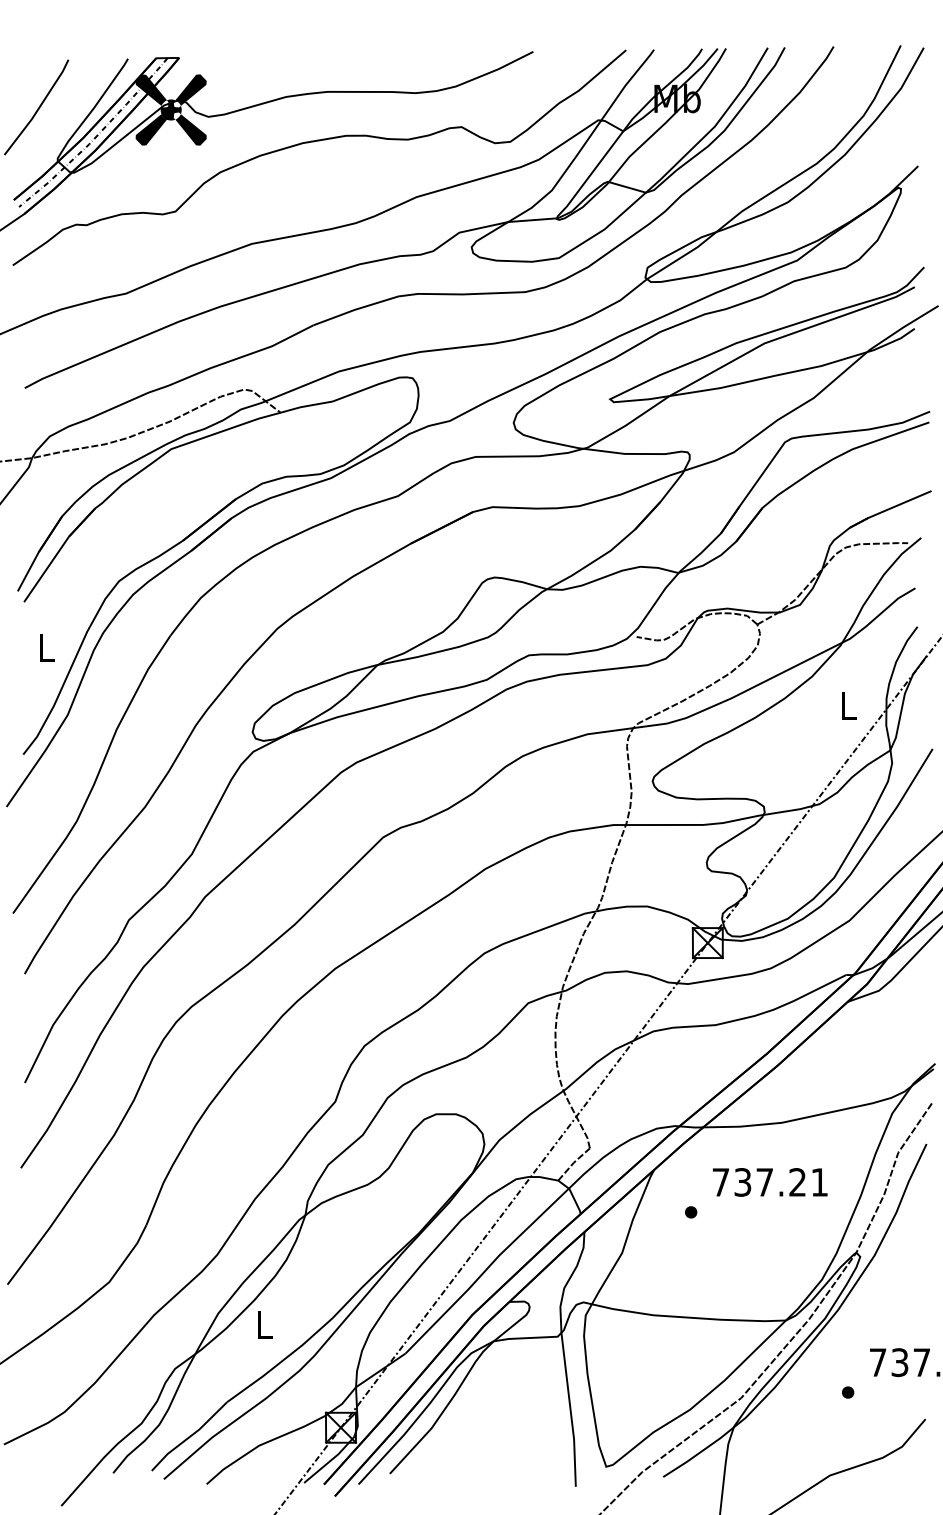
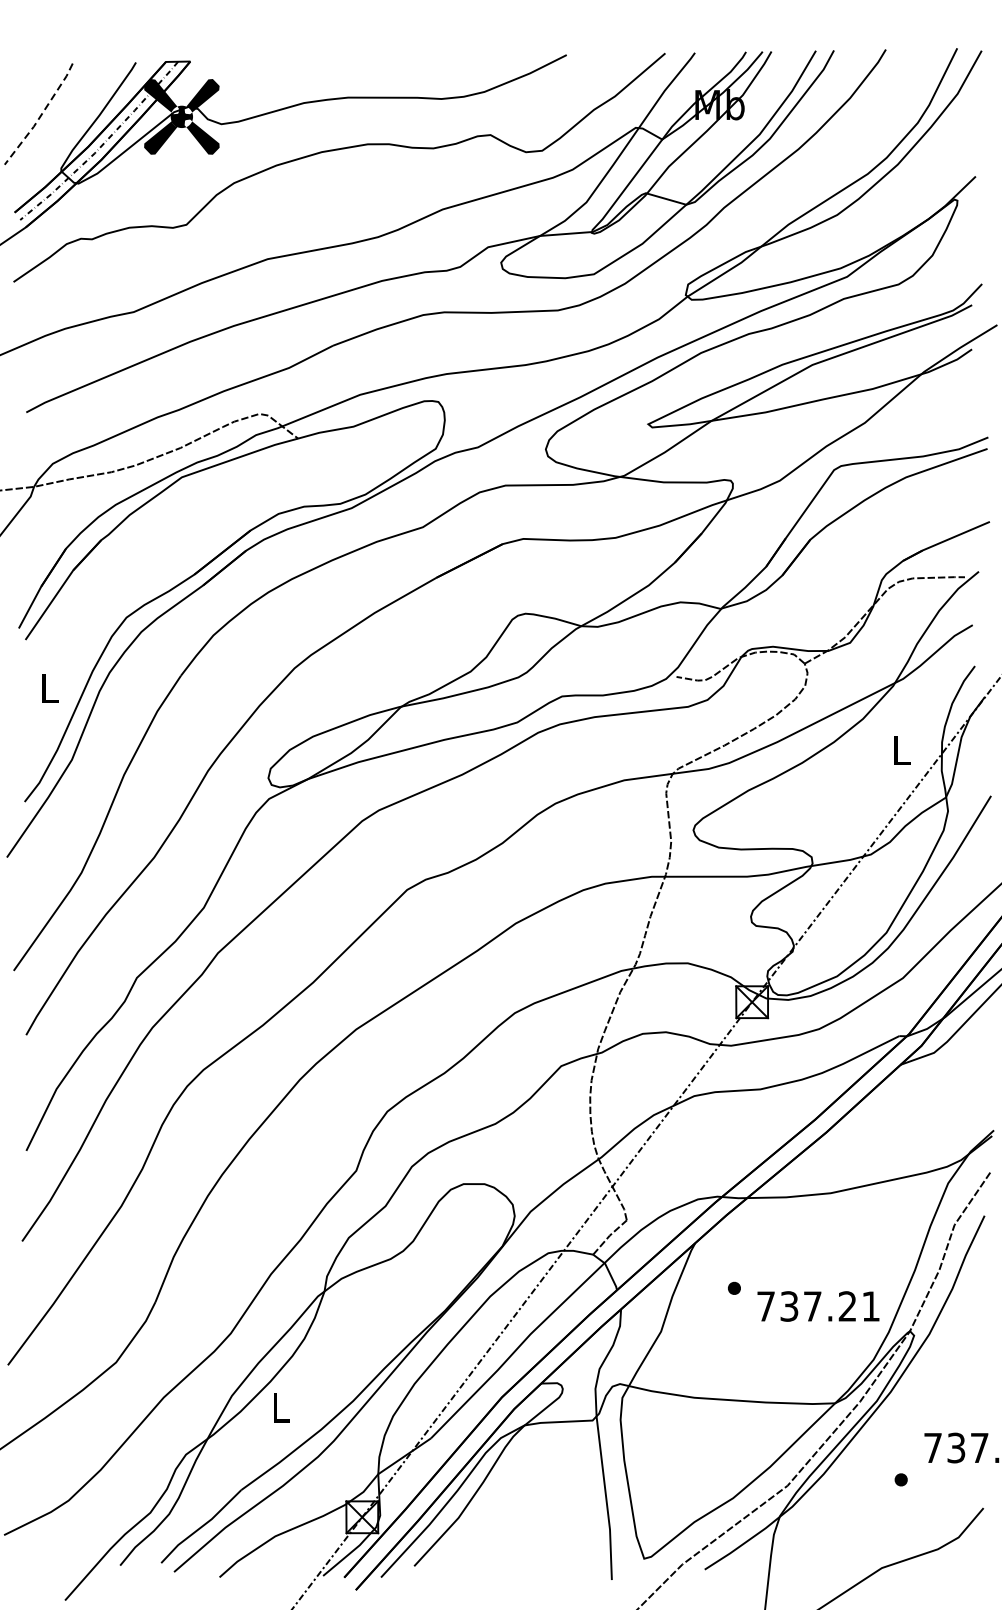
line: (38, 109) -> (40, 116), solid -> dashed
text: (770, 1182) -> (818, 1306), moved

